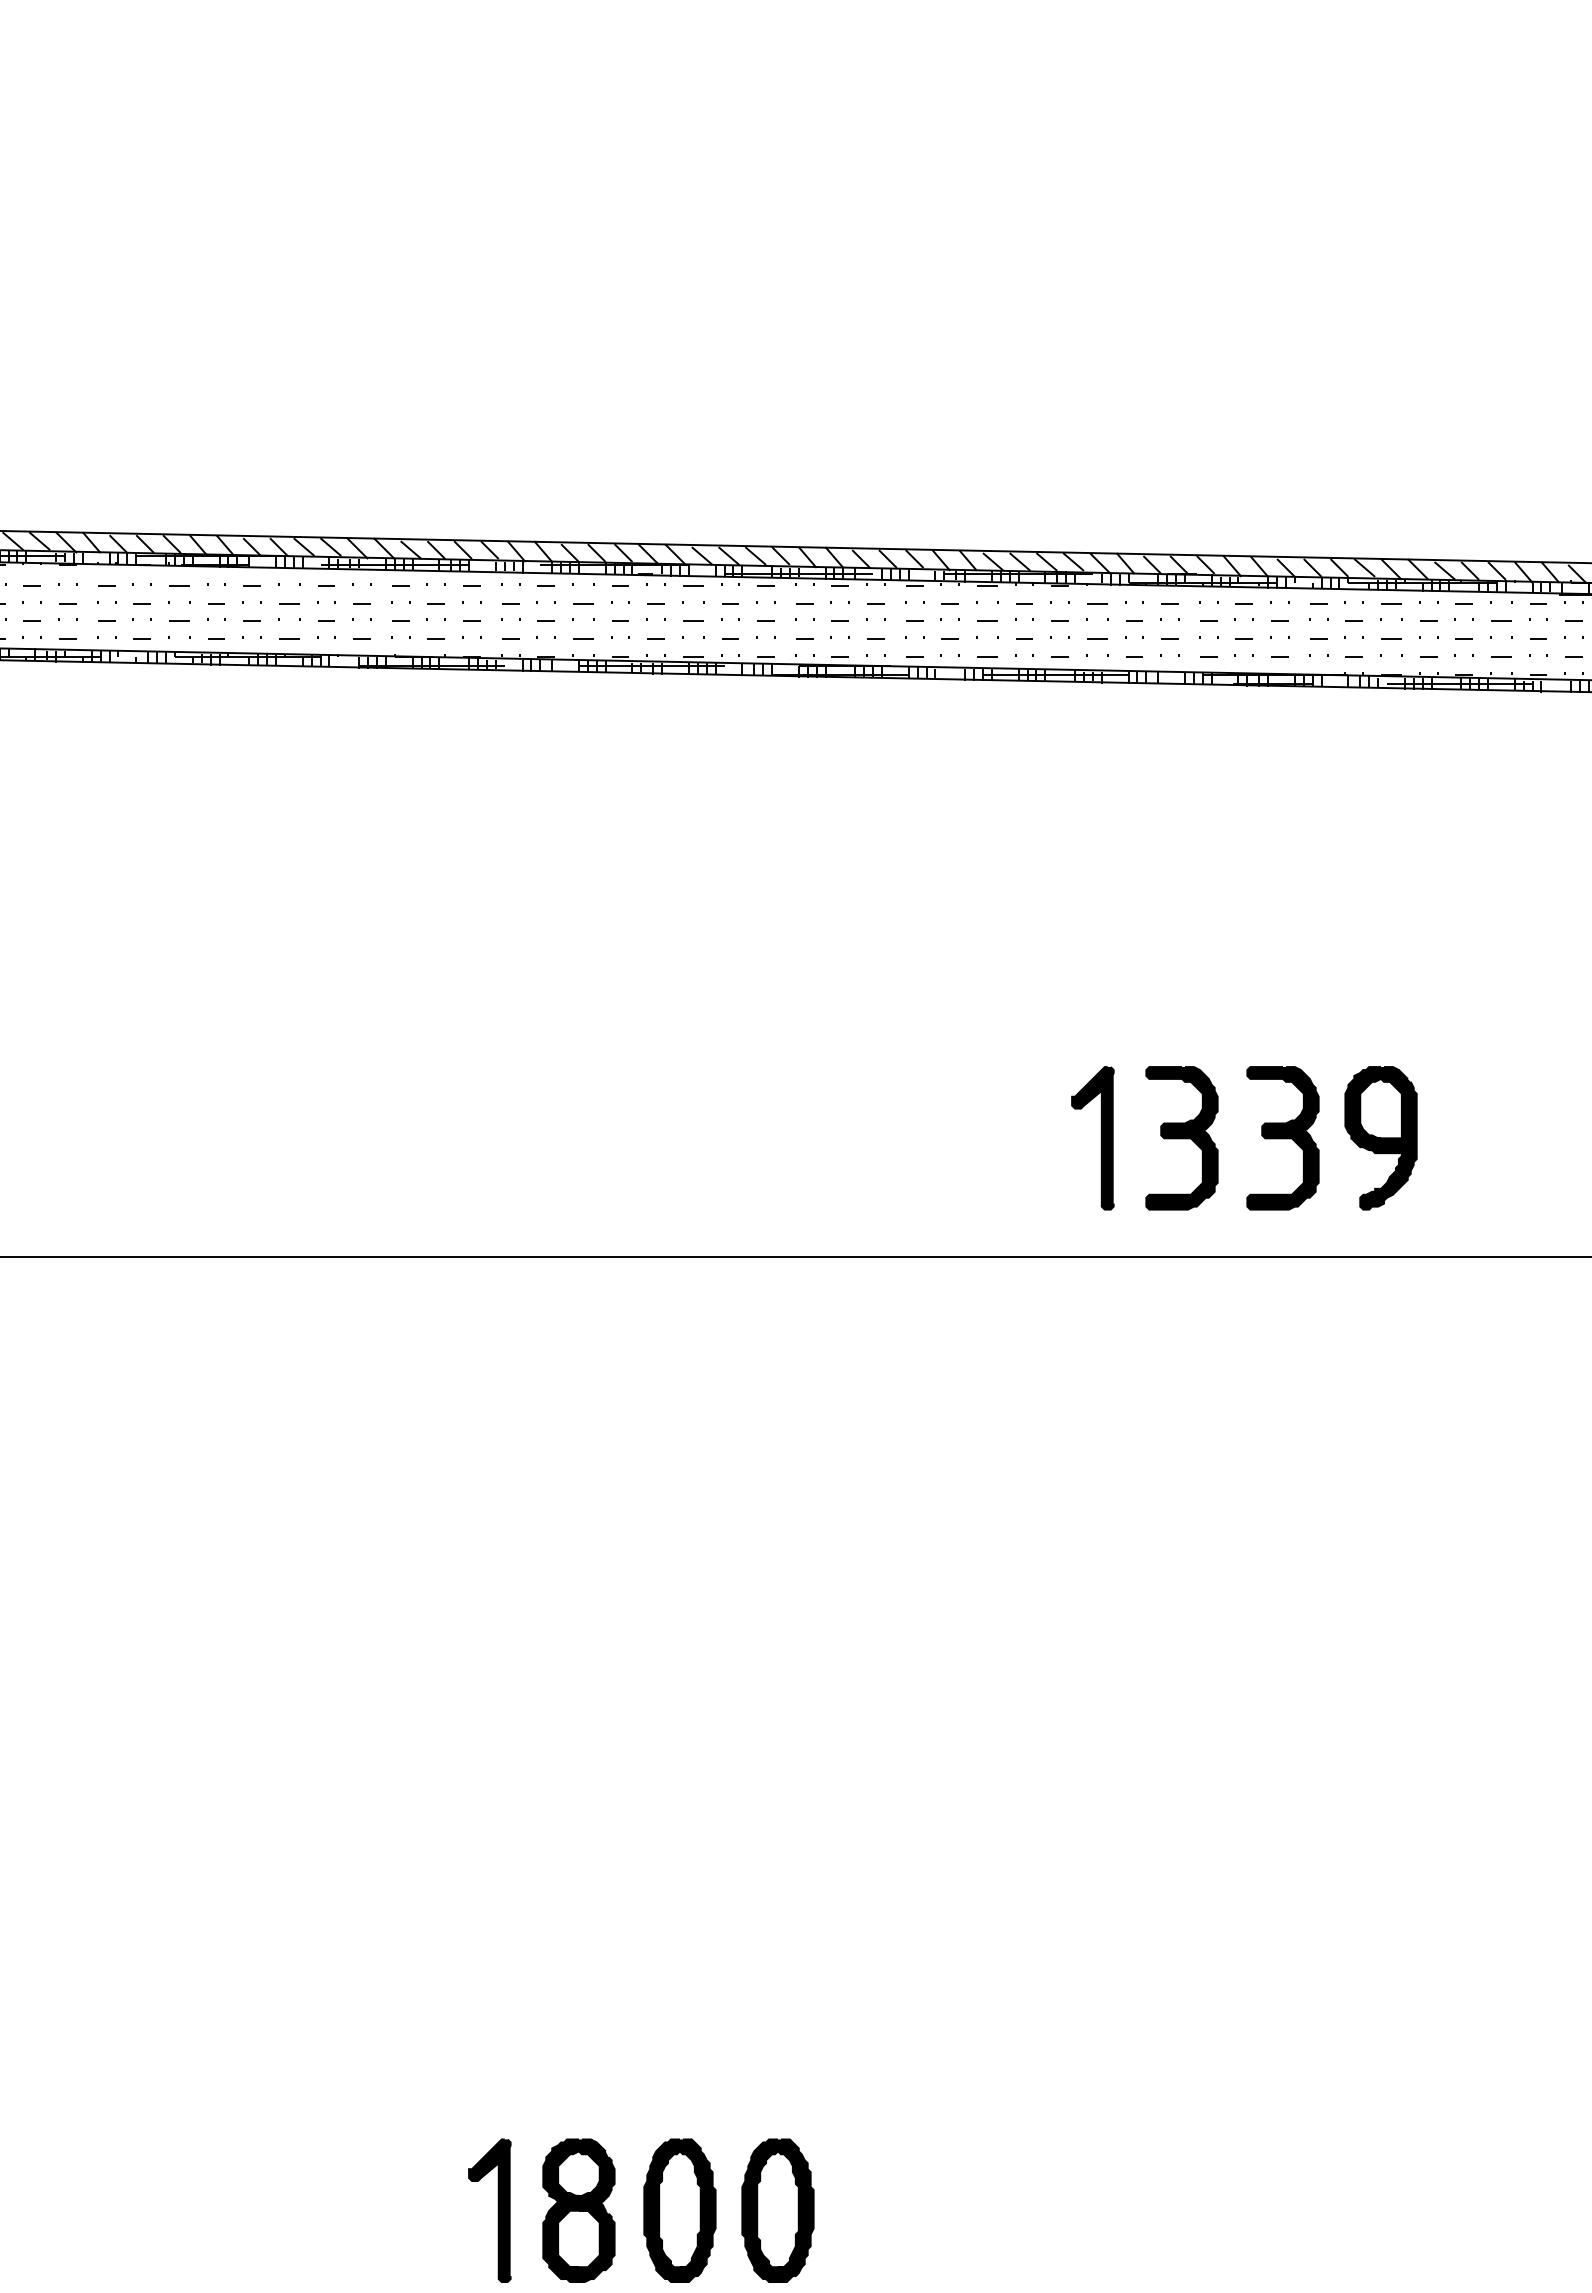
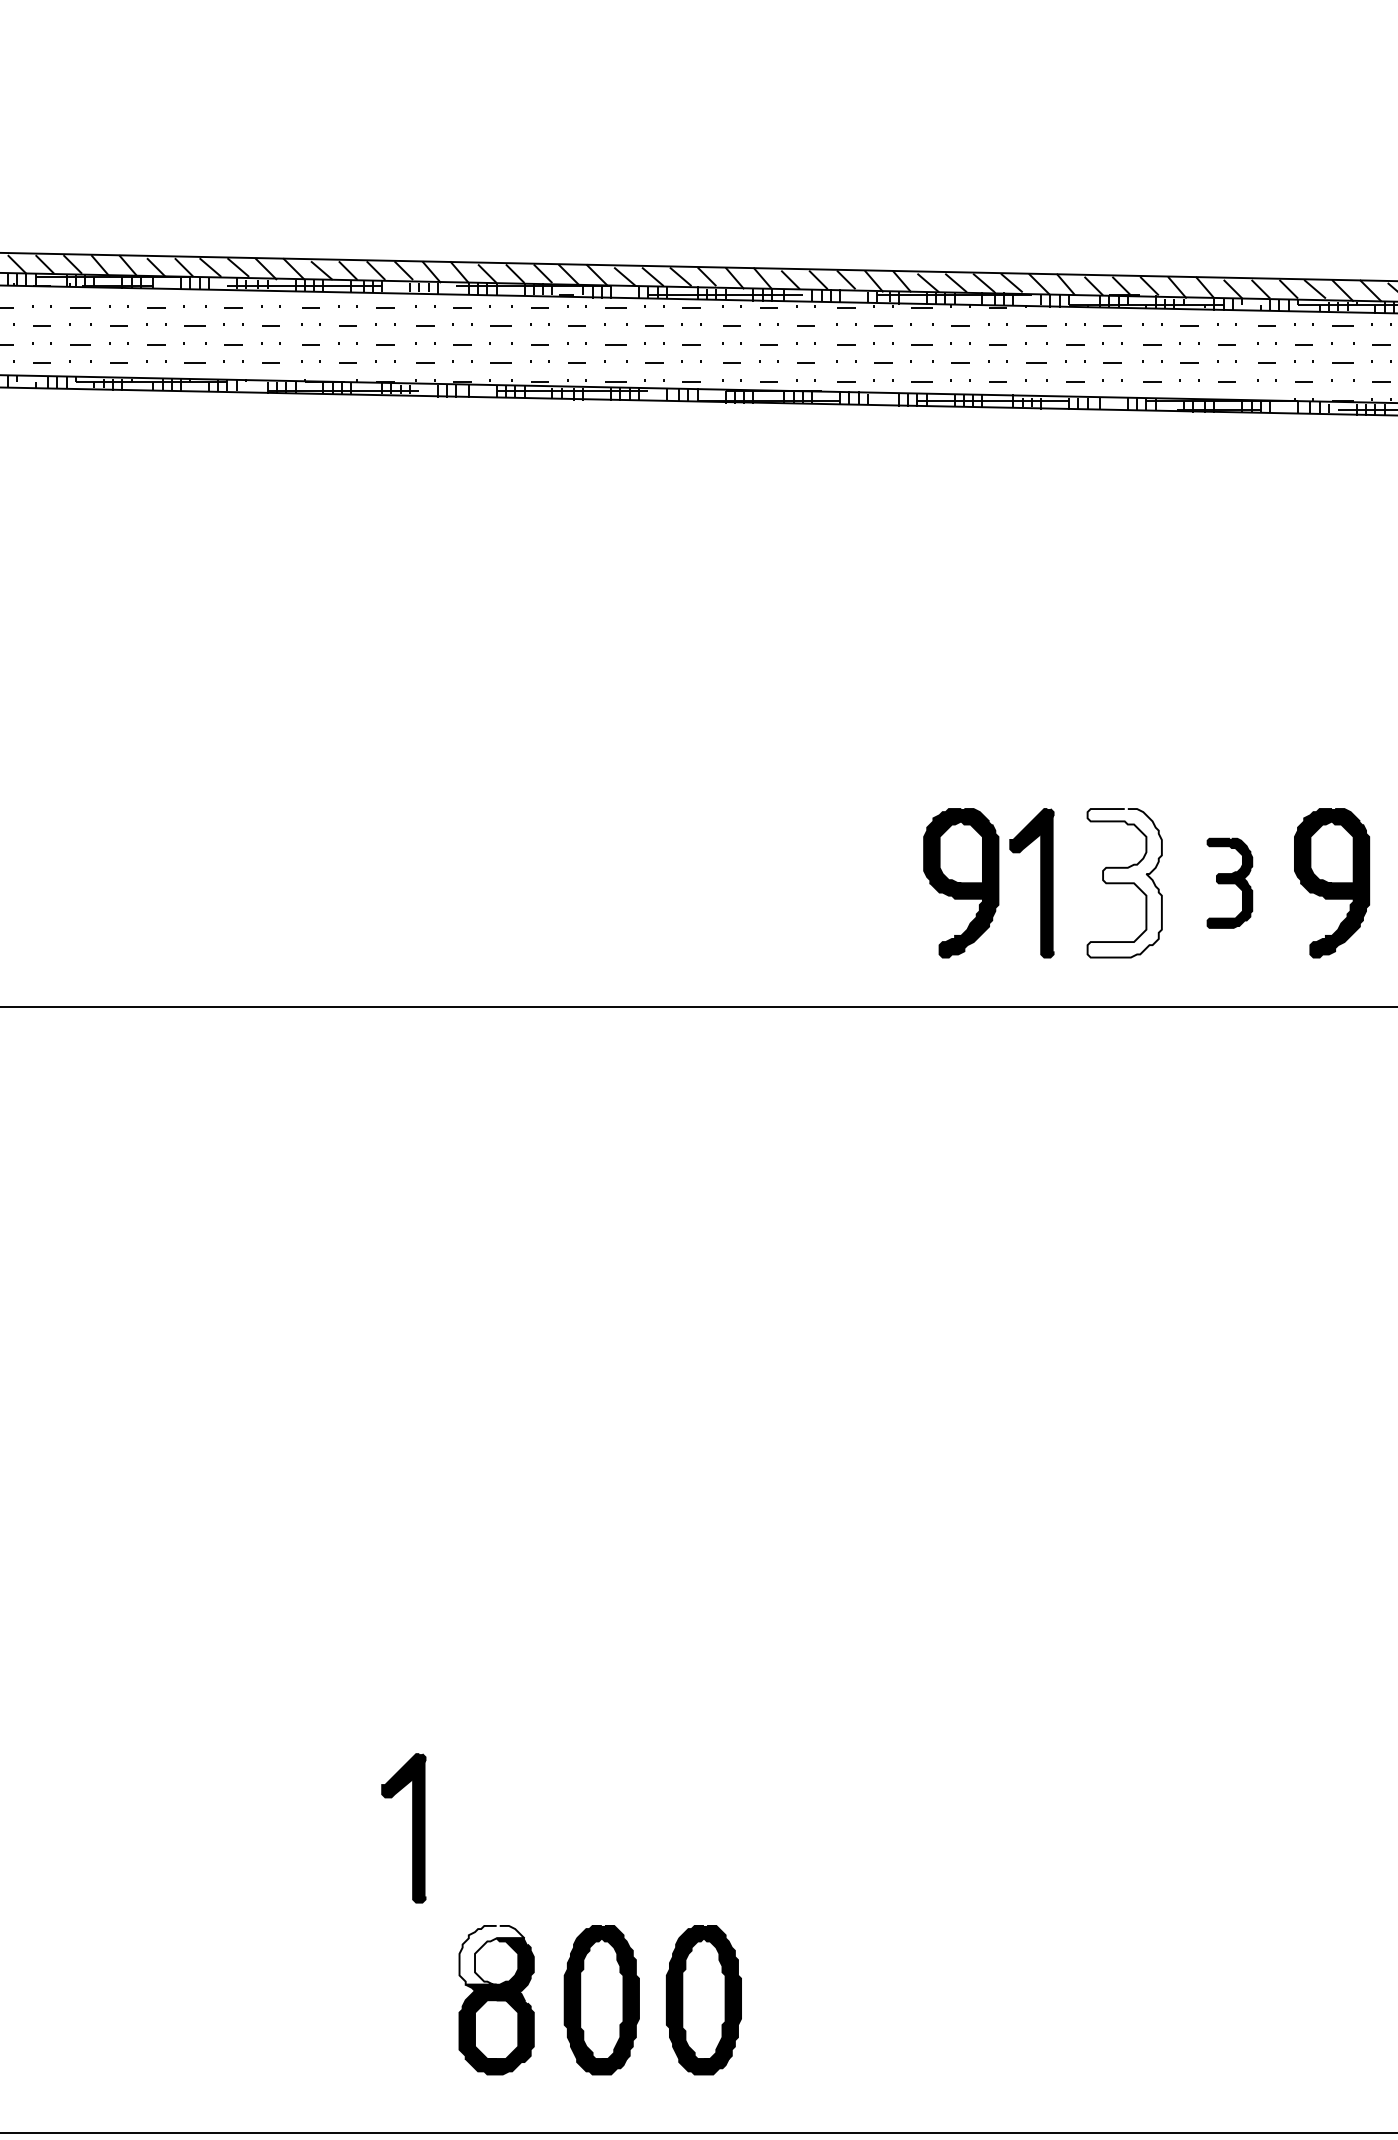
part: (1024, 1138) -> (960, 883), added
fill: (1181, 1138) -> (1124, 883), removed
part: (1282, 1138) -> (1229, 883), size x0.6
fill: (574, 2167) -> (492, 1955), removed
part: (497, 2210) -> (411, 1828), moved

